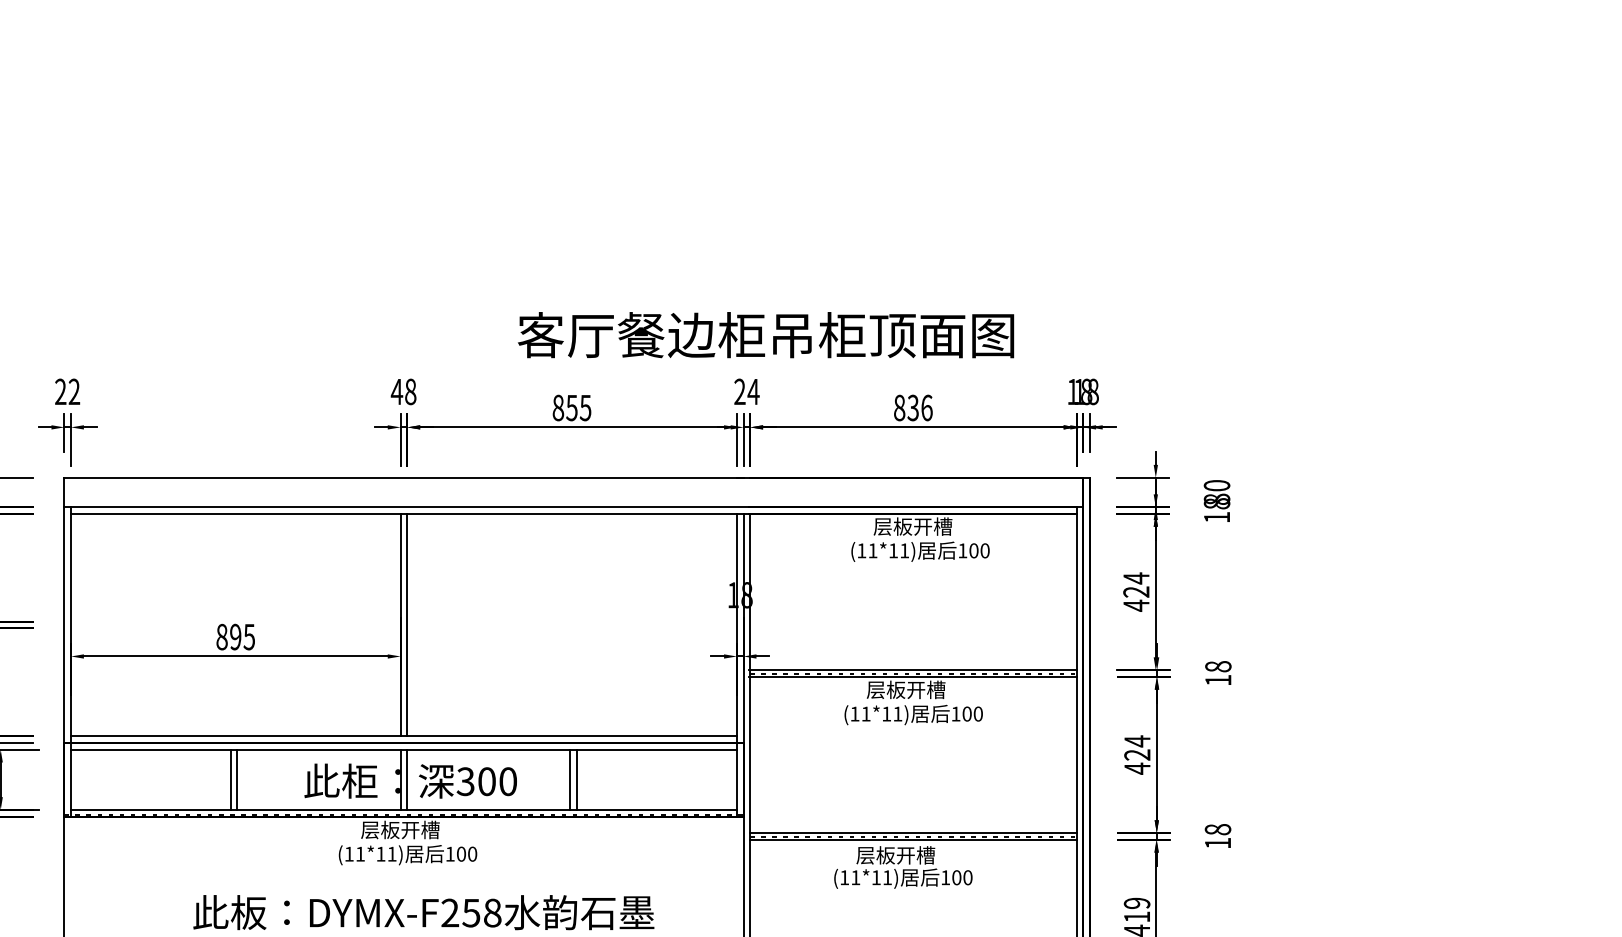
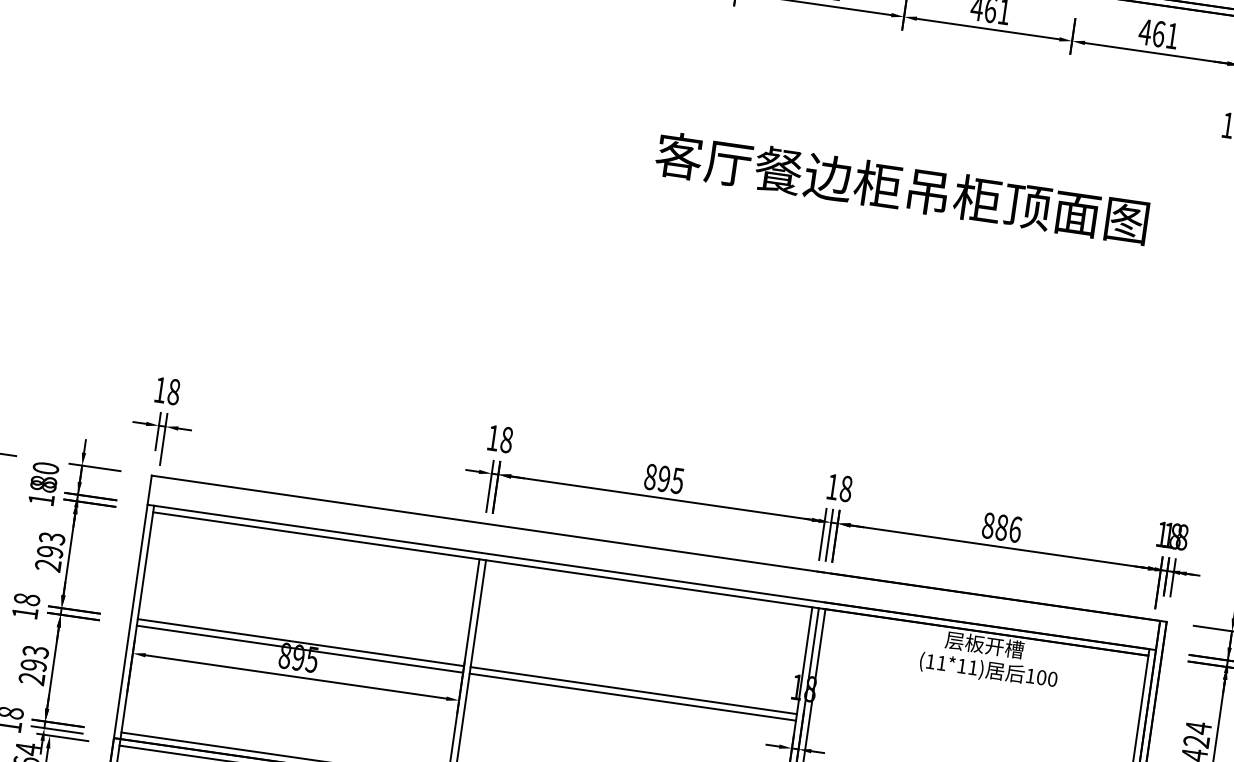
text: (766, 335) -> (902, 188), moved
text: (67, 391) -> (167, 390), 22 -> 18
text: (396, 391) -> (492, 437), 48 -> 18
text: (746, 391) -> (839, 487), 24 -> 18
text: (571, 407) -> (663, 478), 855 -> 895
text: (912, 407) -> (1001, 527), 836 -> 886
line: (235, 621) -> (300, 642), added
line: (571, 621) -> (633, 690), added
line: (235, 628) -> (299, 649), added
line: (571, 628) -> (632, 697), added

